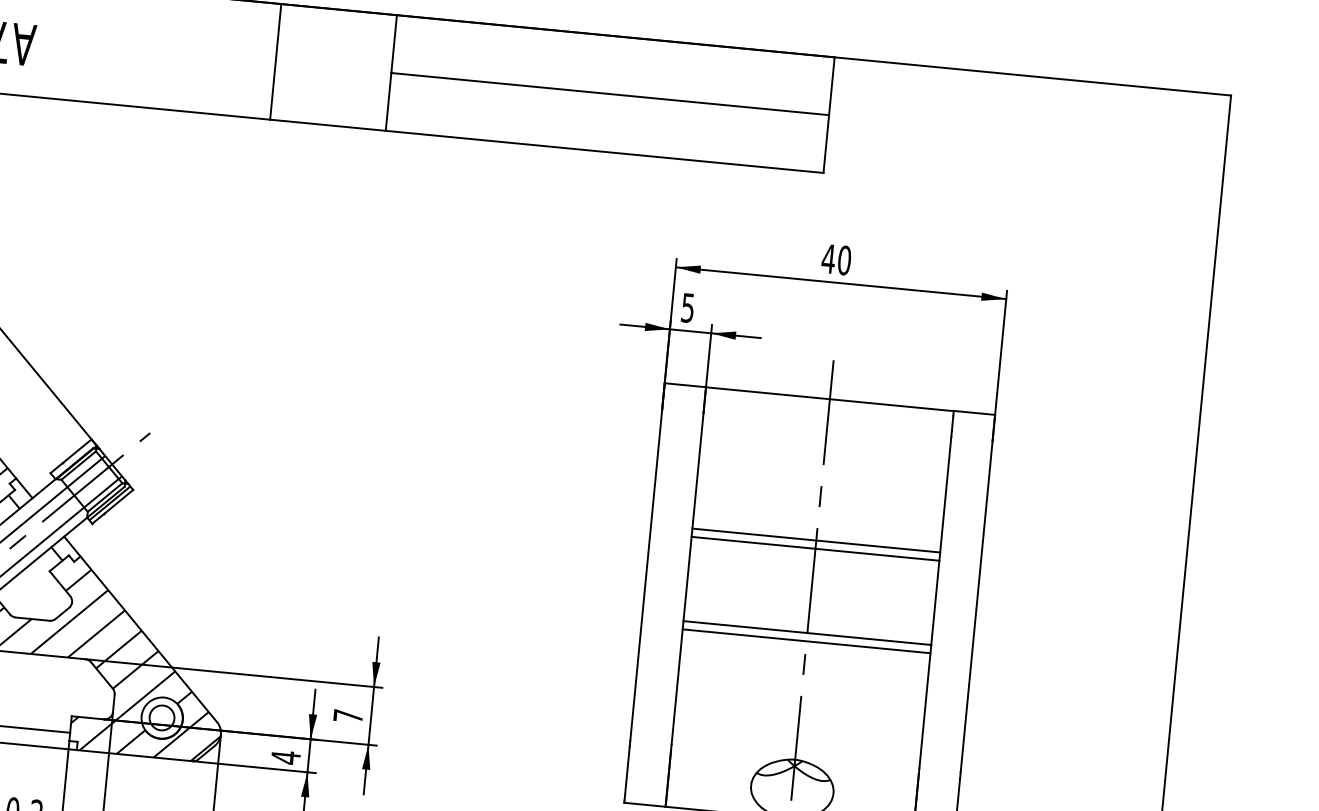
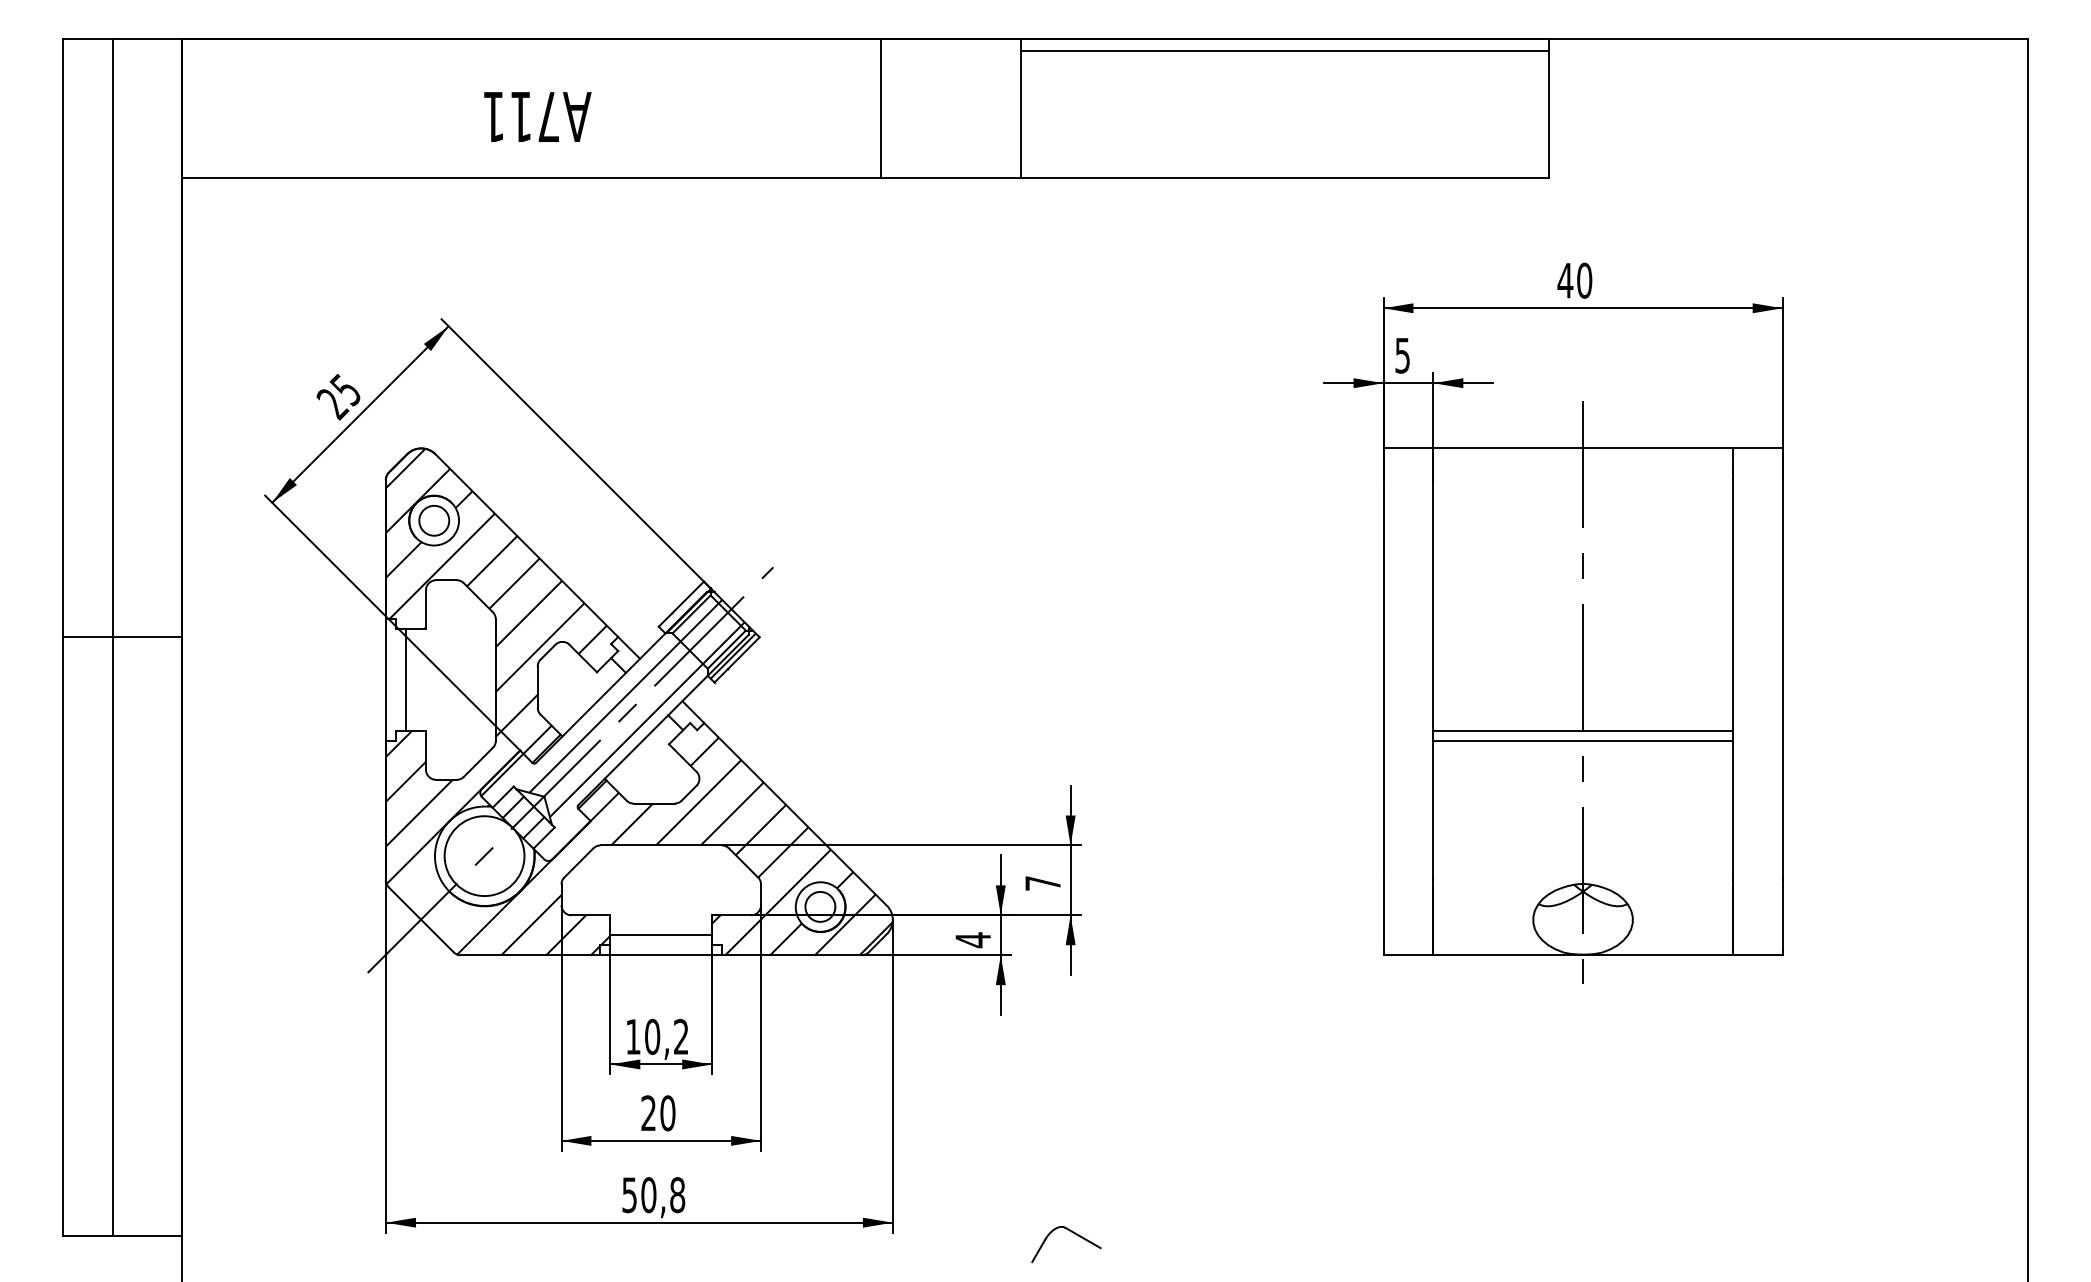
line: (609, 94) -> (1284, 50), moved
line: (815, 540) -> (1582, 619), removed
line: (814, 549) -> (1582, 629), removed

